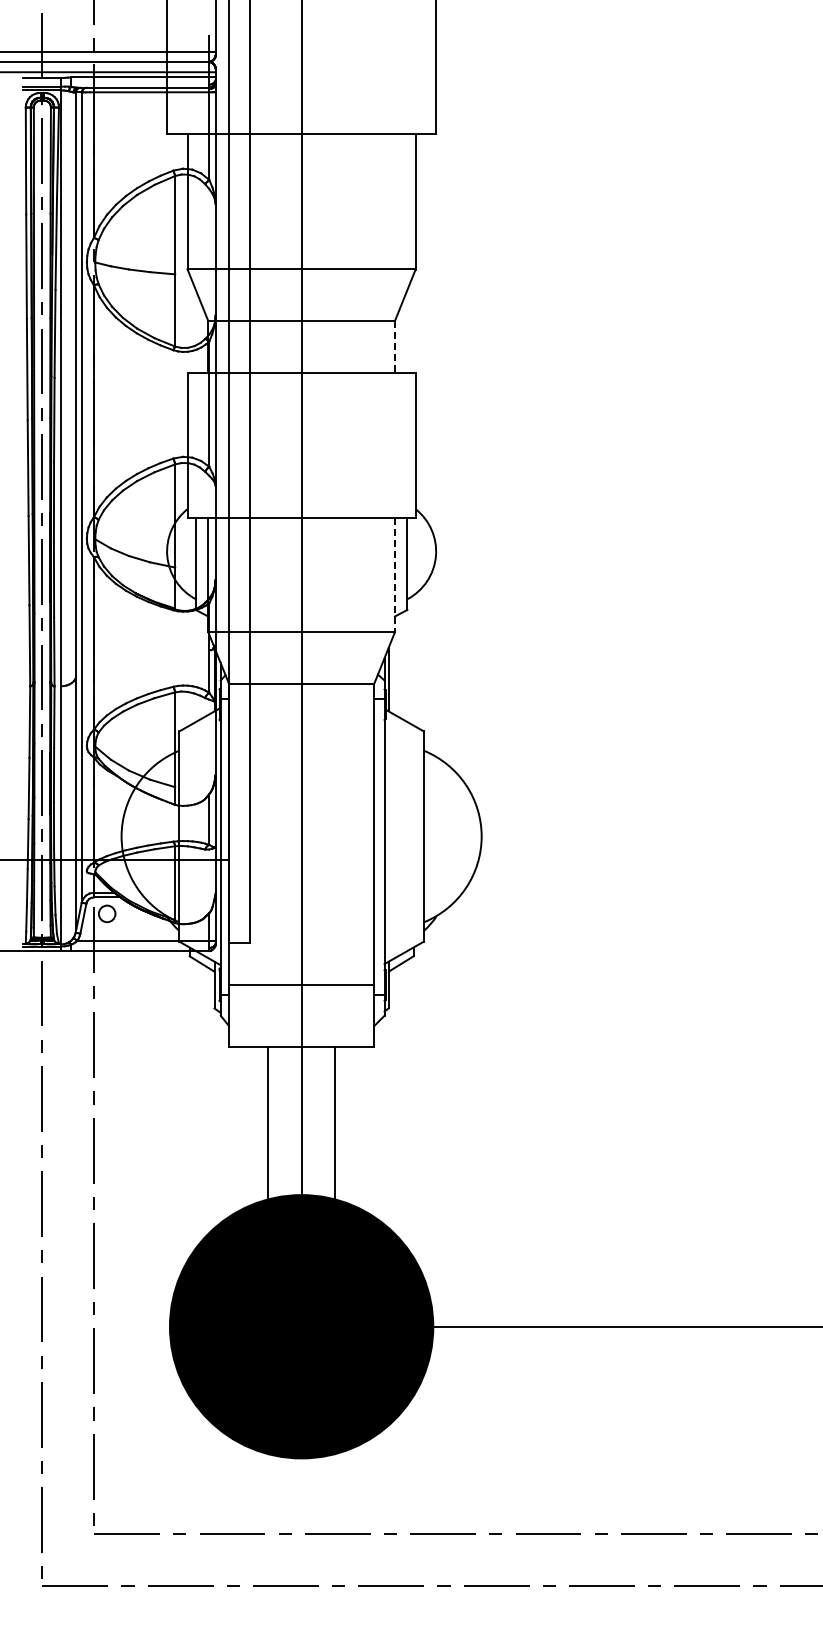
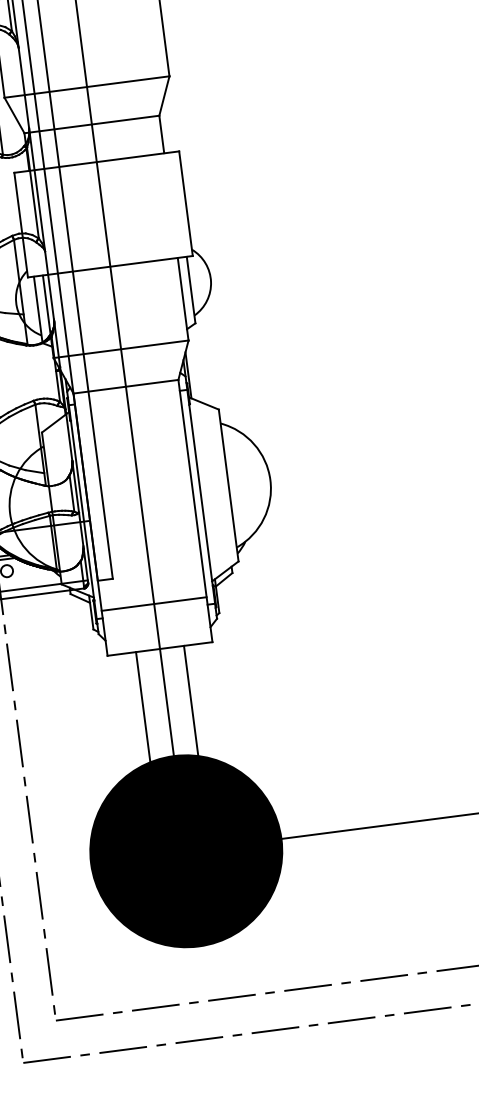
line: (394, 347) -> (161, 134), dashed -> solid
line: (394, 575) -> (182, 299), dashed -> solid

